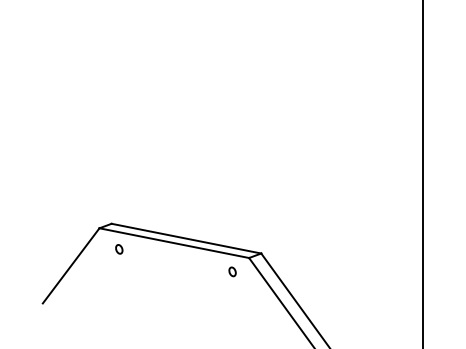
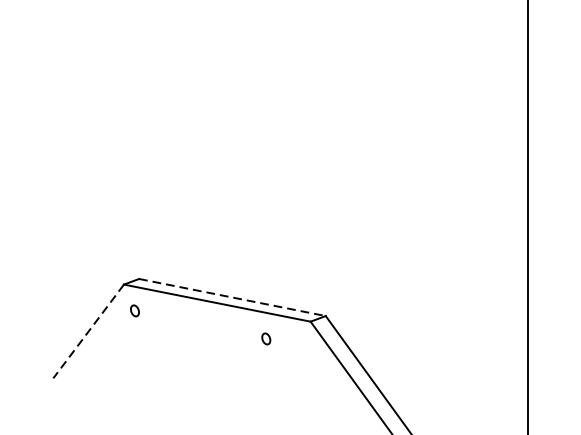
line: (186, 238) -> (232, 297), solid -> dashed
part: (119, 249) -> (135, 311), moved
line: (70, 266) -> (87, 332), solid -> dashed
part: (232, 271) -> (266, 338), moved

